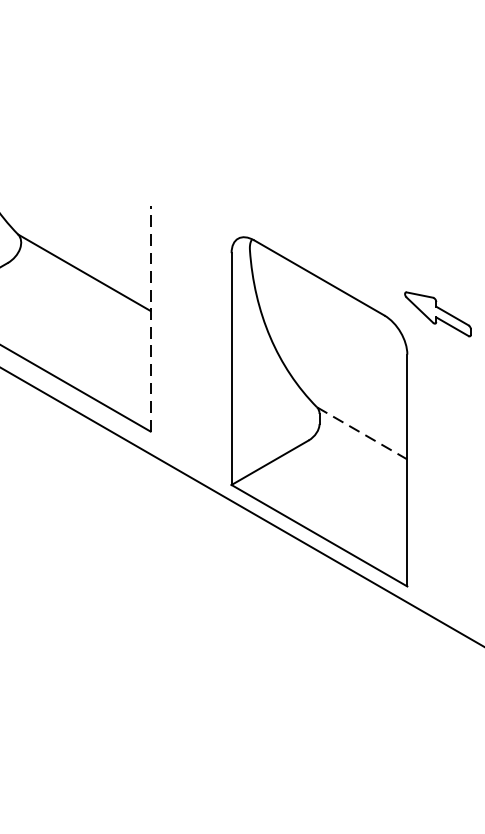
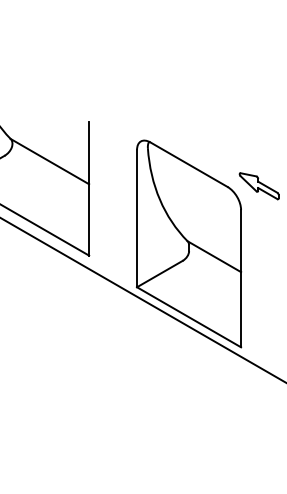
line: (151, 318) -> (89, 188), dashed -> solid
line: (362, 433) -> (214, 256), dashed -> solid

